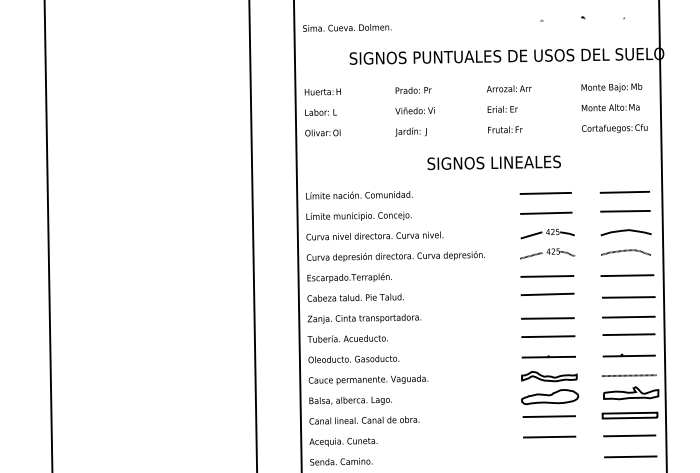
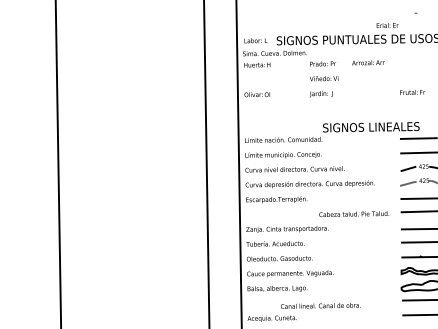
text: (347, 27) -> (275, 53), moved
text: (509, 88) -> (368, 62), moved
text: (502, 109) -> (387, 25), moved
text: (320, 112) -> (255, 40), moved
text: (505, 129) -> (412, 92), moved
text: (493, 162) -> (370, 127), moved
text: (355, 297) -> (354, 213), moved
text: (364, 420) -> (320, 305), moved

